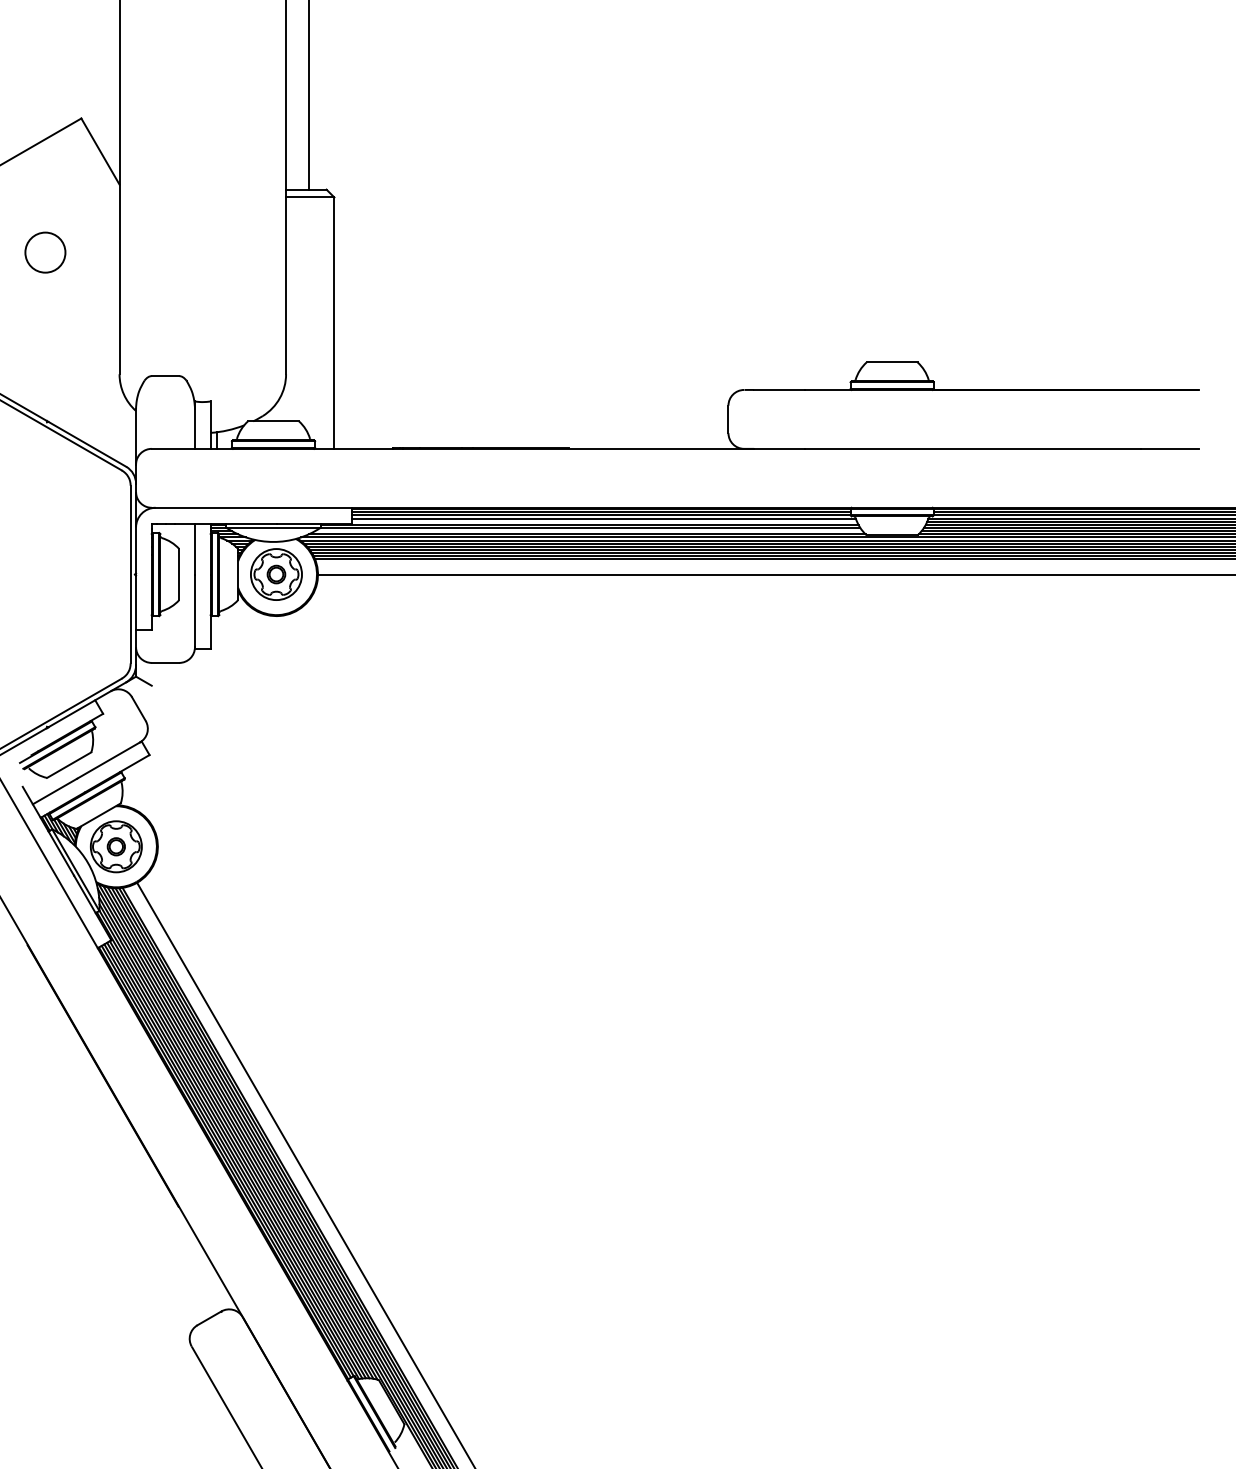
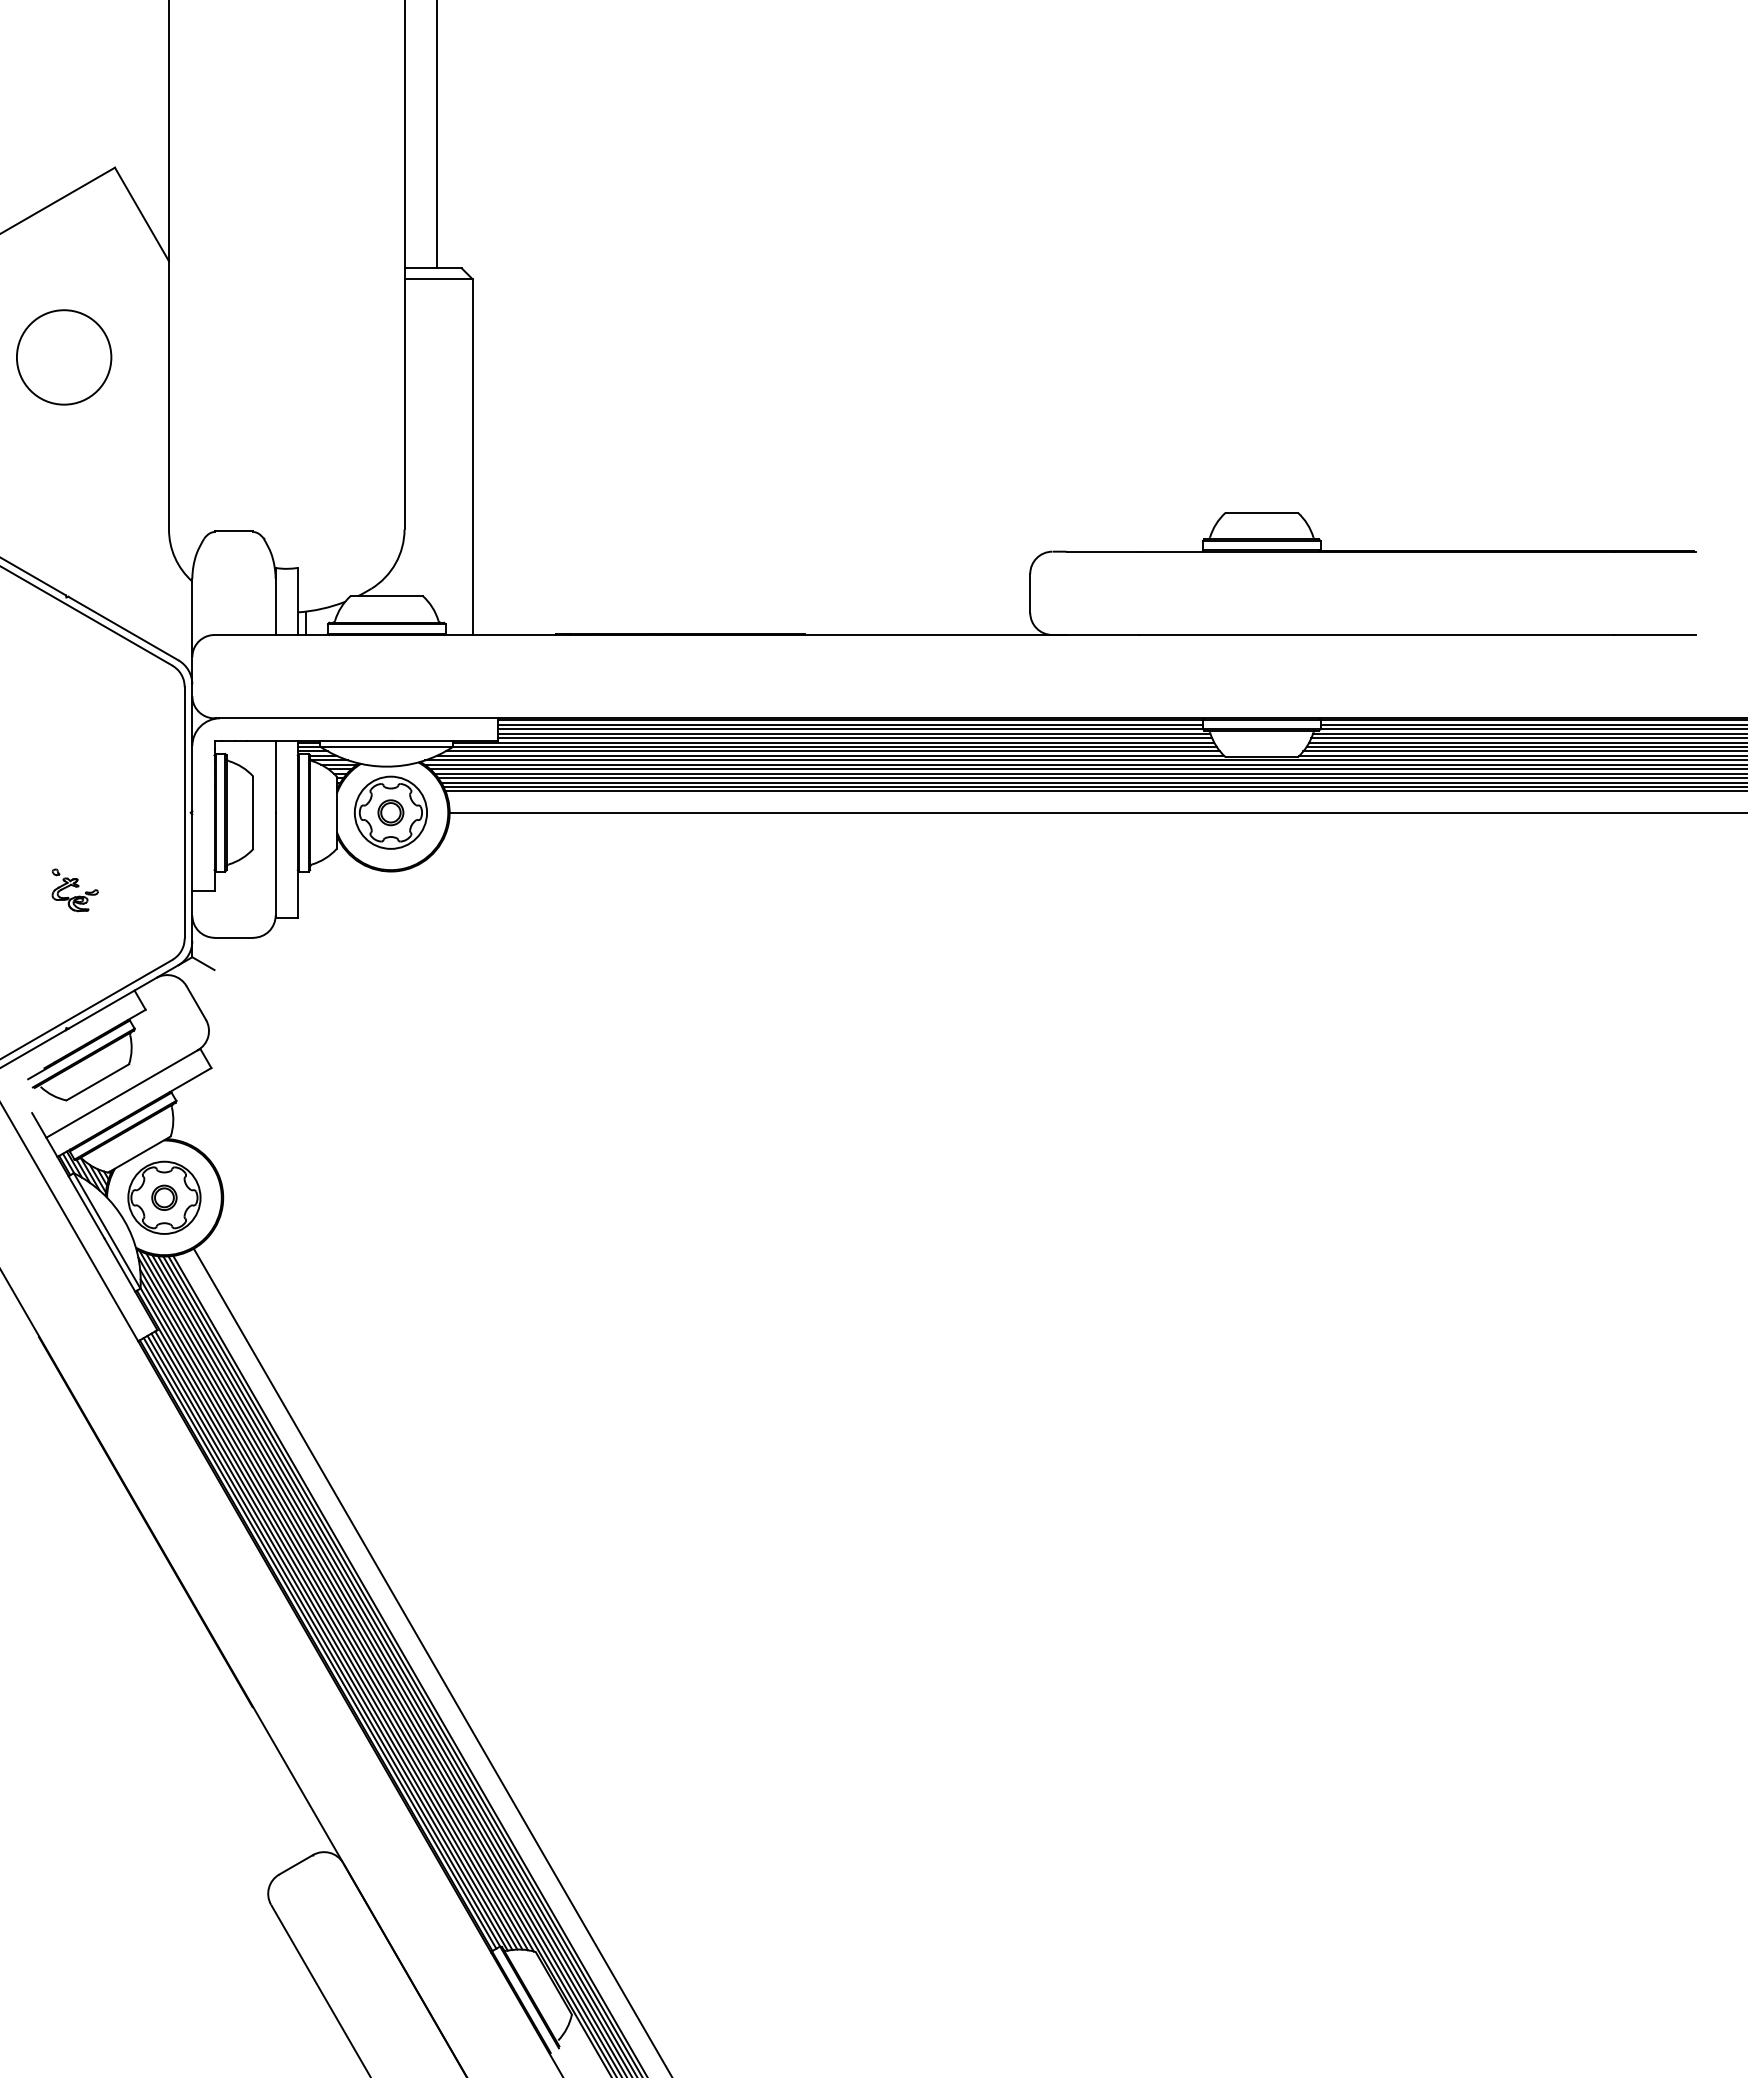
circle: (44, 252) -> (63, 357), size x1.67
line: (604, 522) -> (854, 738), added
line: (588, 531) -> (832, 751), added
part: (52, 629) -> (74, 890), added

